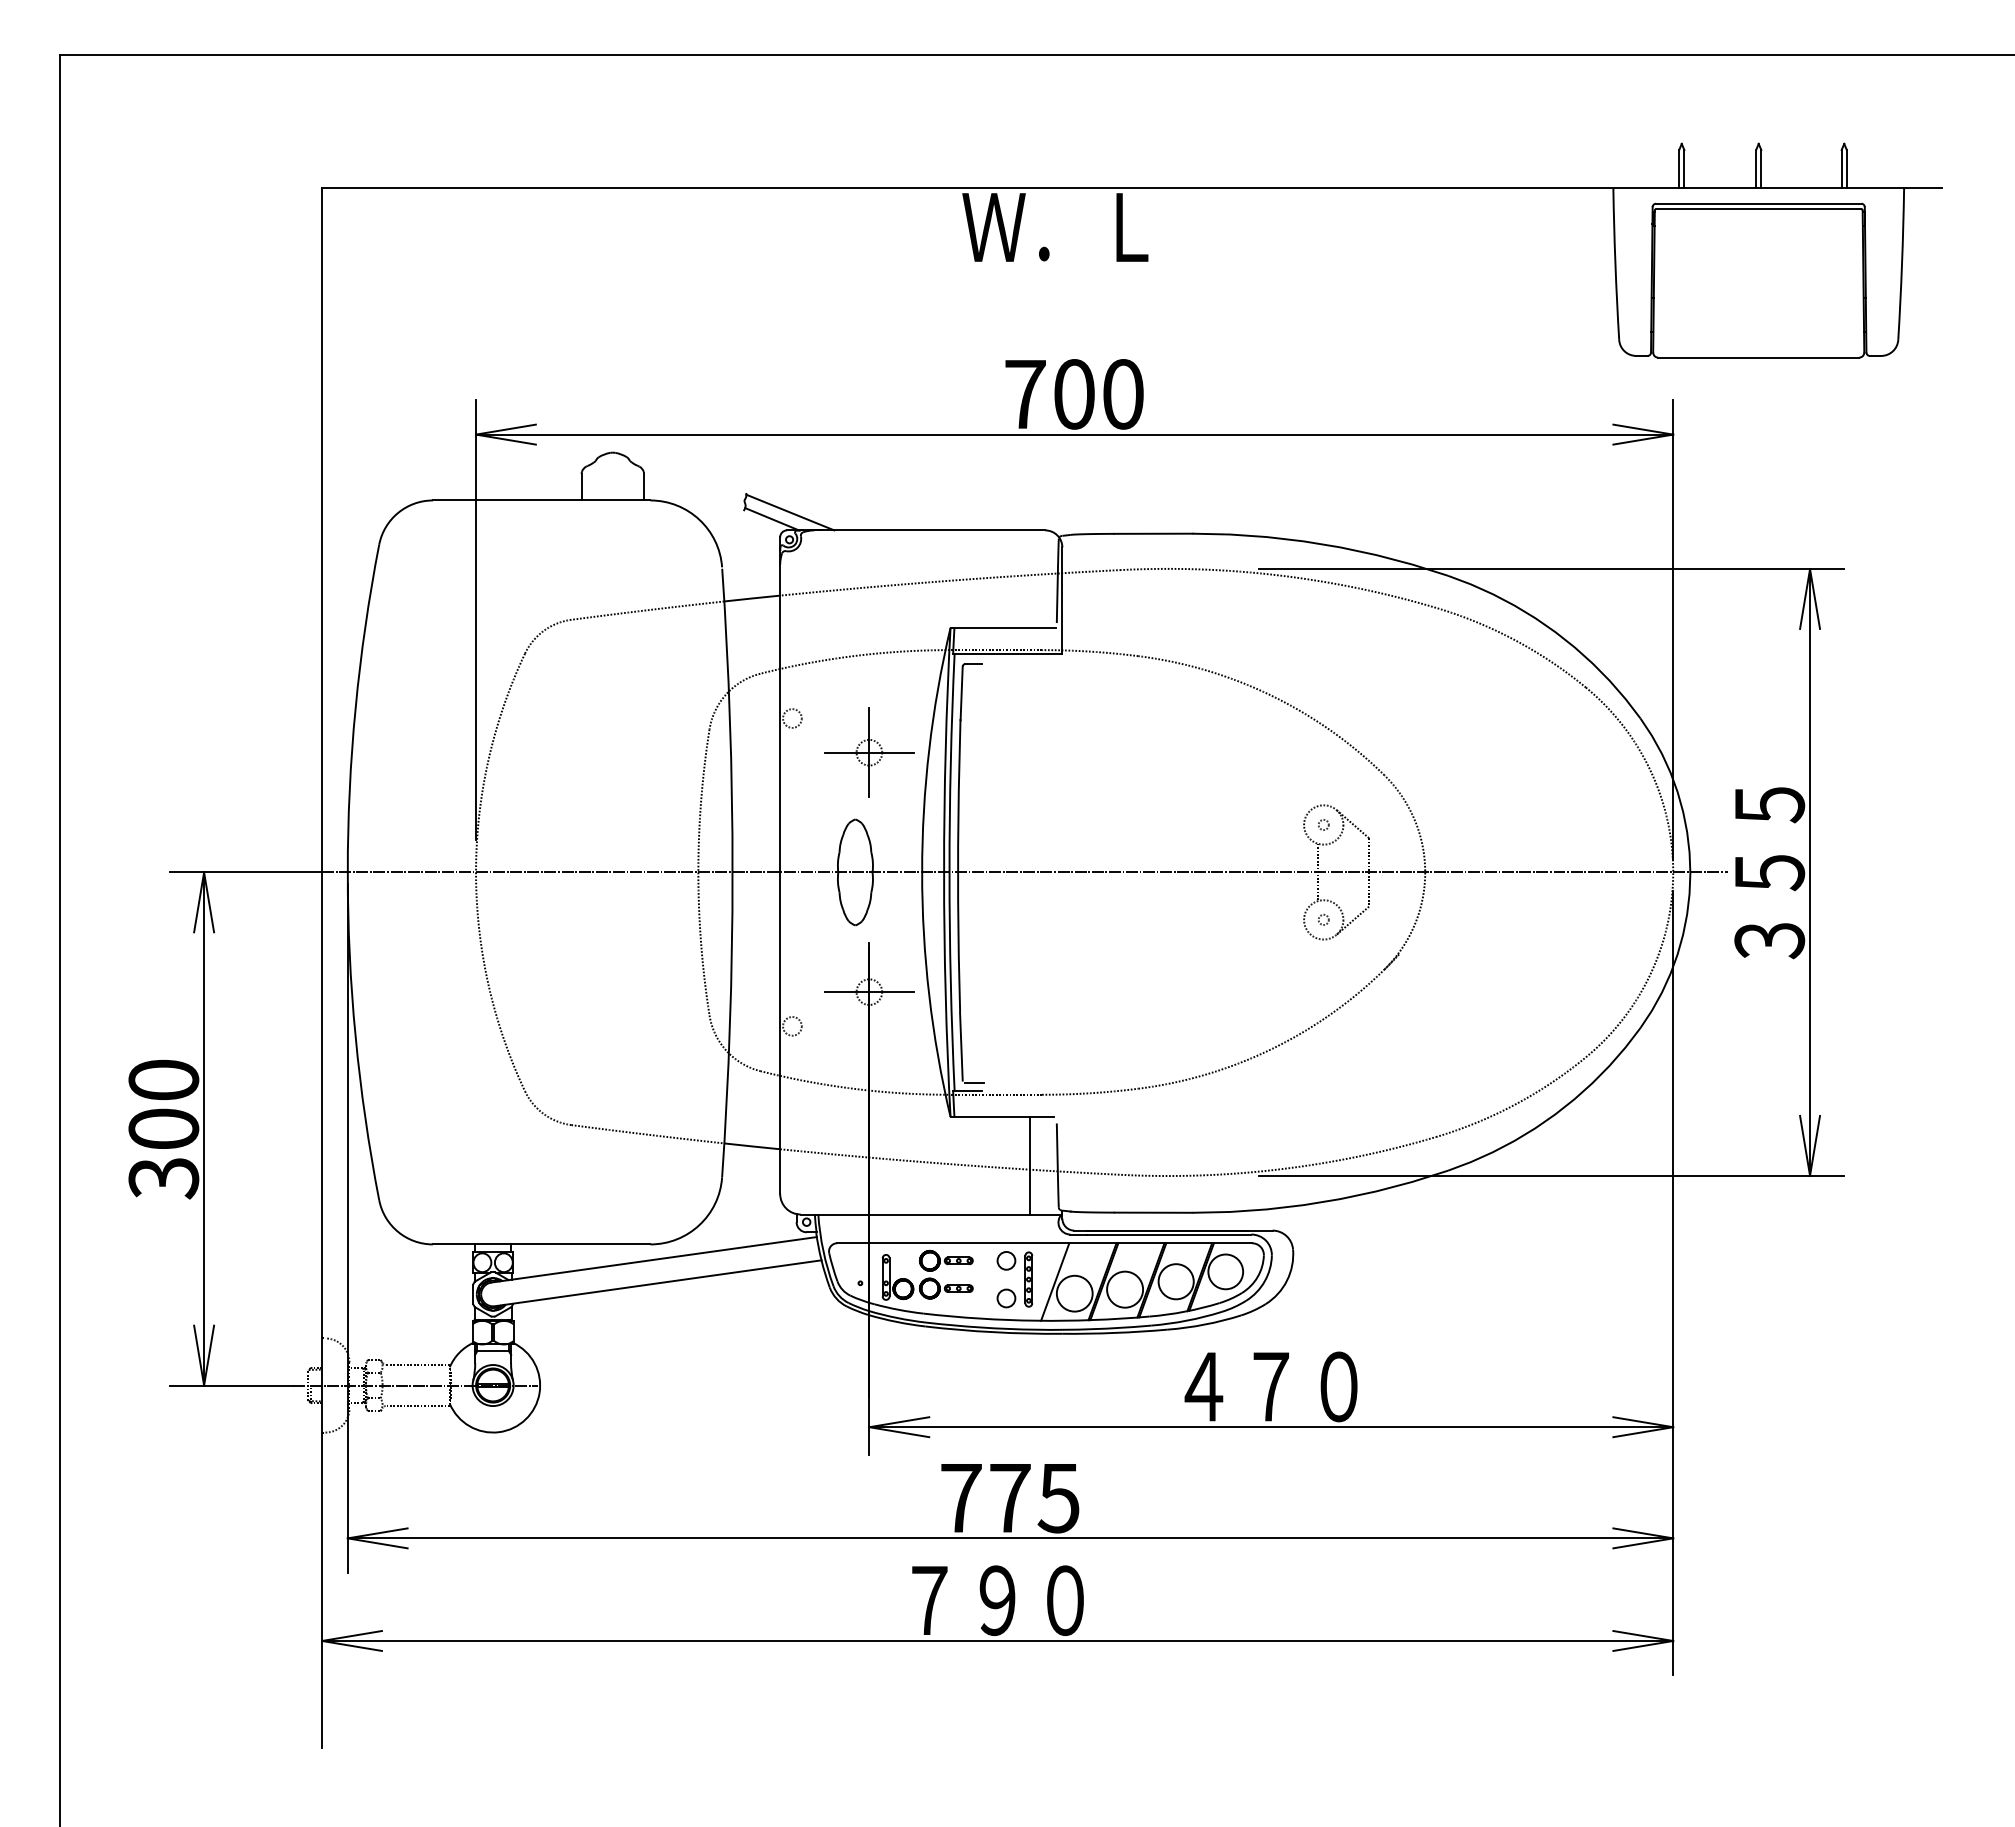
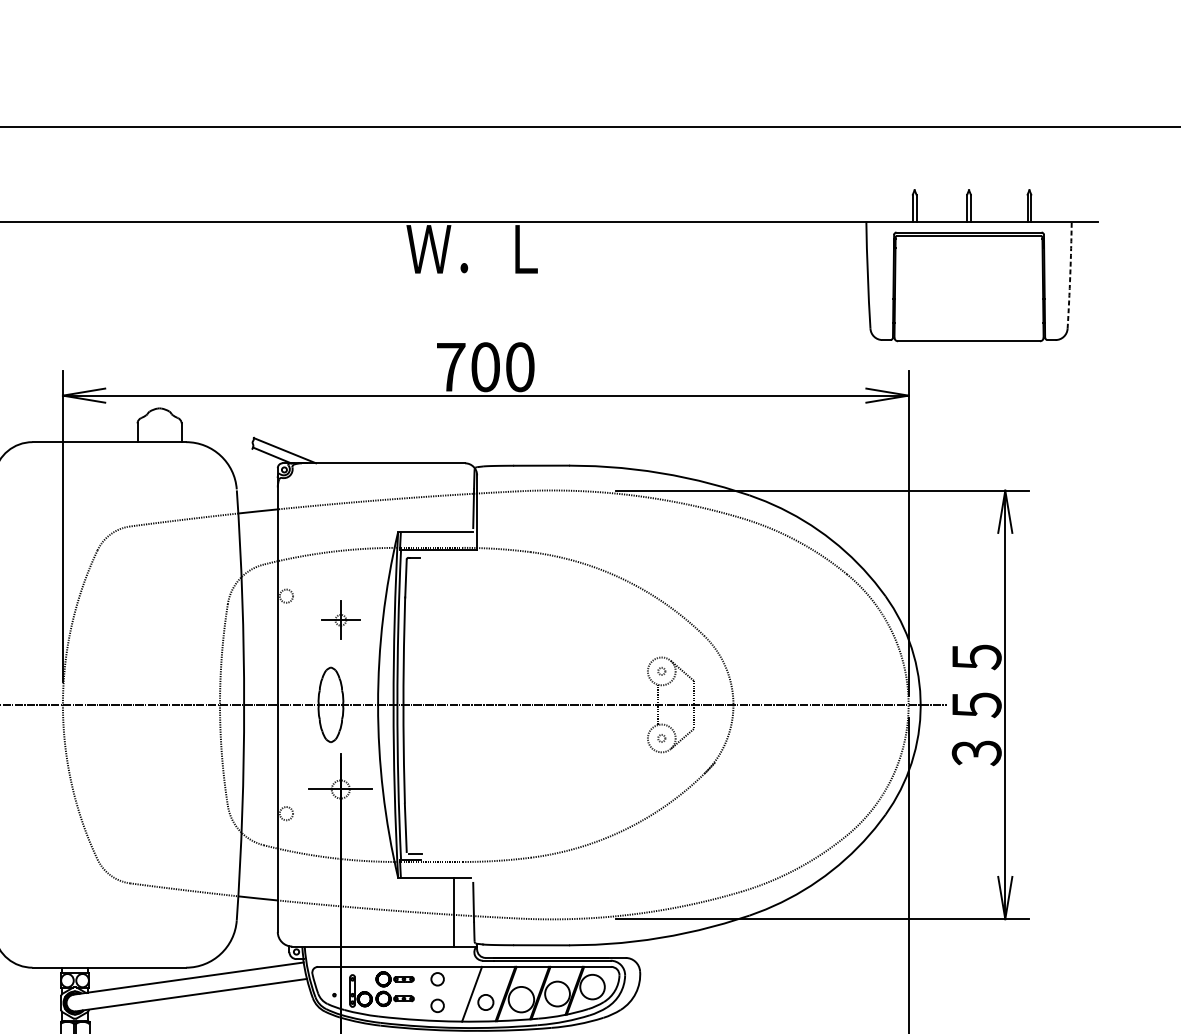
arc: (1902, 264) -> (1070, 275), solid -> dashed
part: (869, 752) -> (340, 620), size x0.6
part: (1028, 1279) -> (453, 992), removed
circle: (1074, 1293) -> (485, 1002), size x0.6

